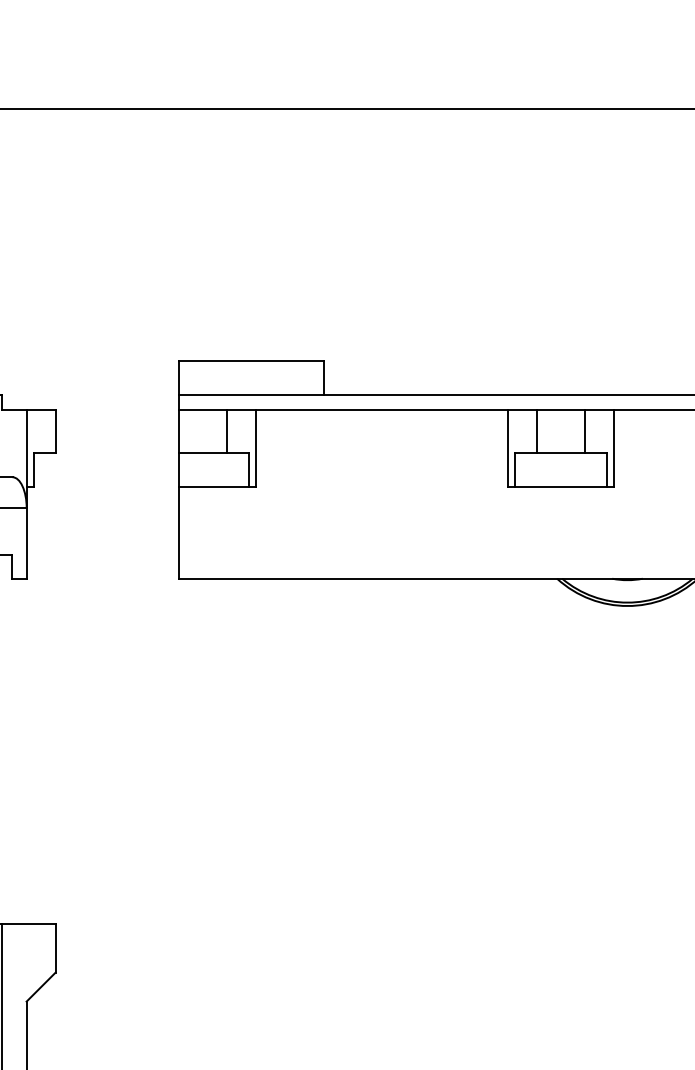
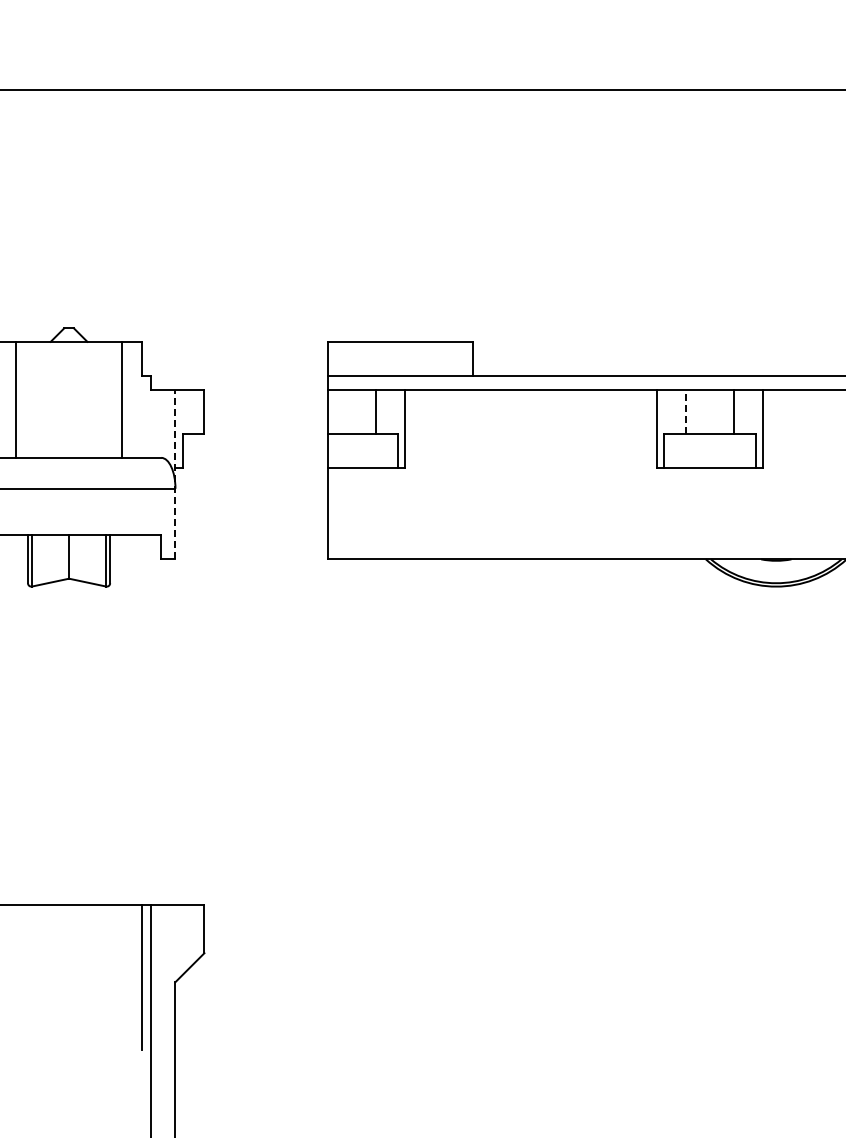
line: (536, 430) -> (685, 411), solid -> dashed
line: (26, 493) -> (175, 474), solid -> dashed

